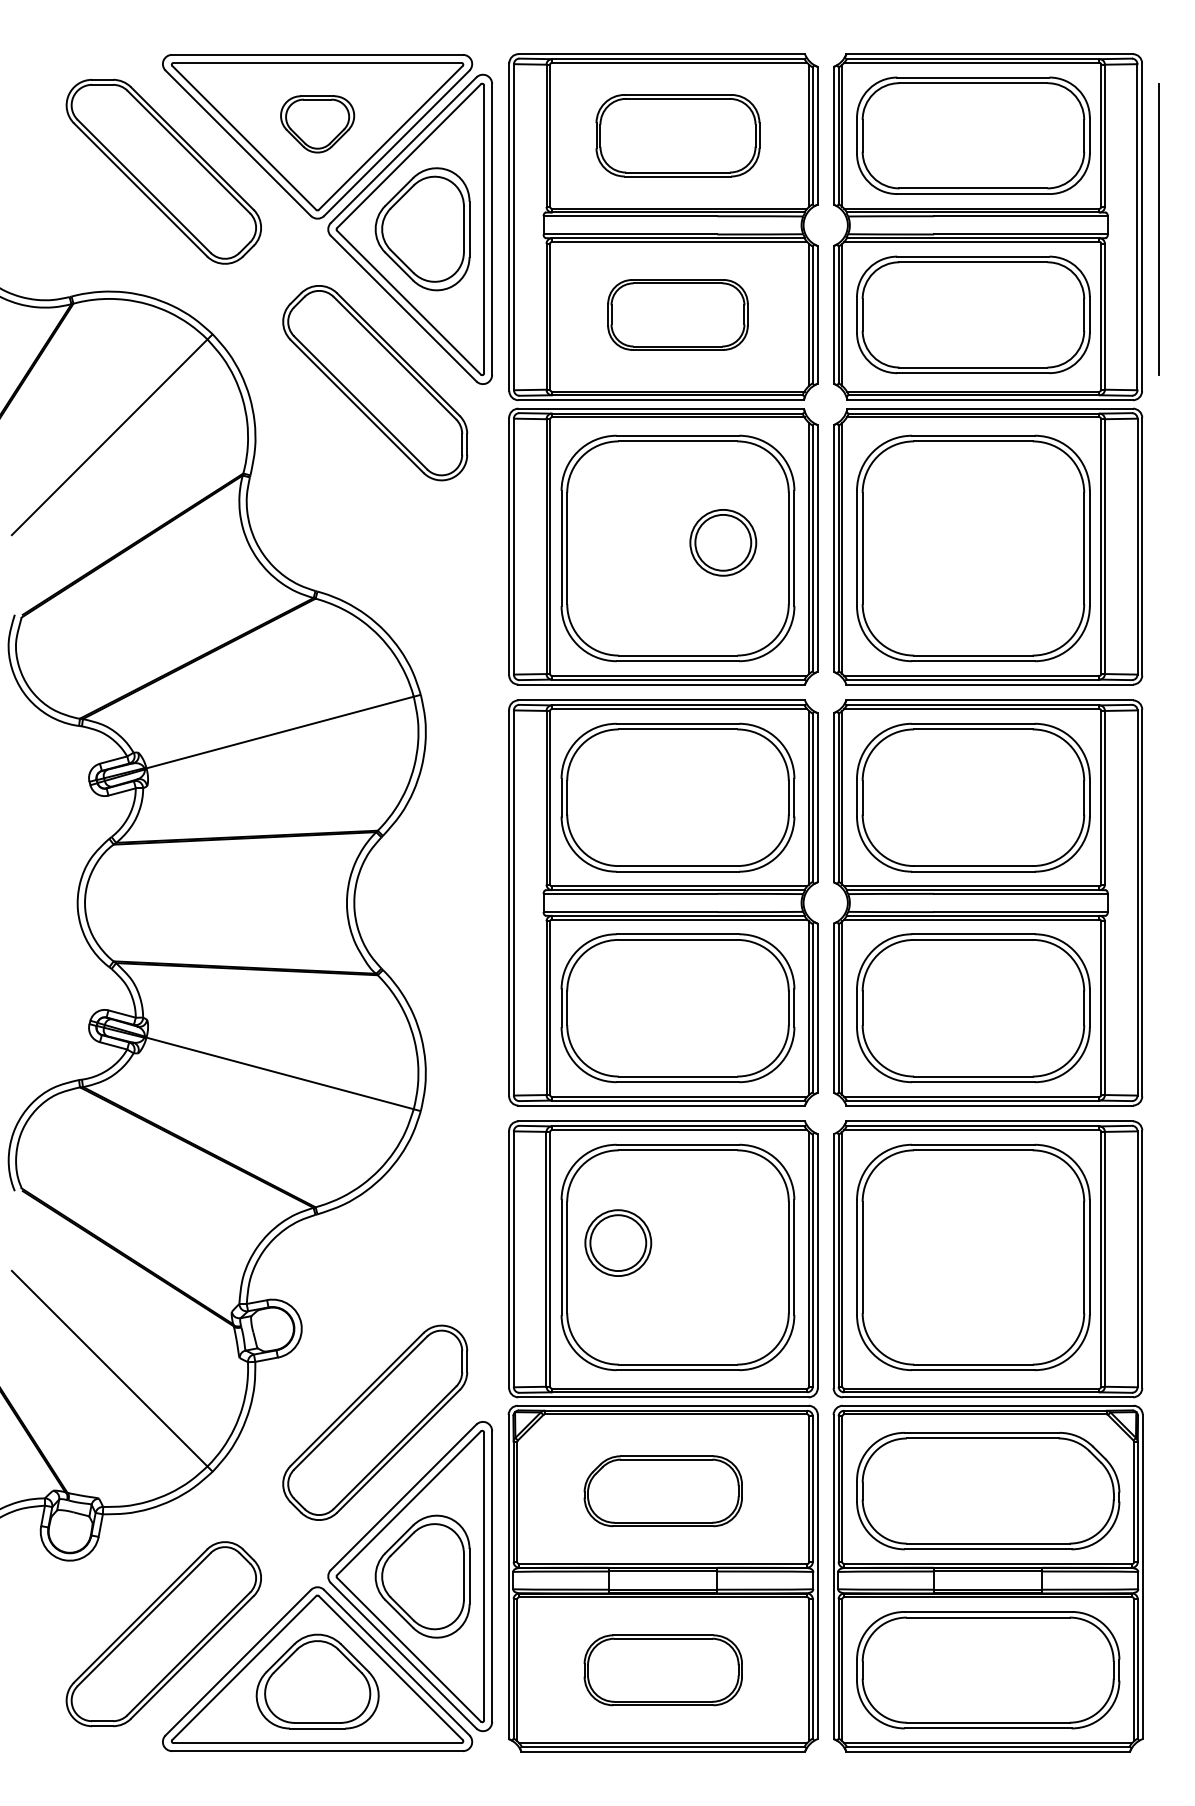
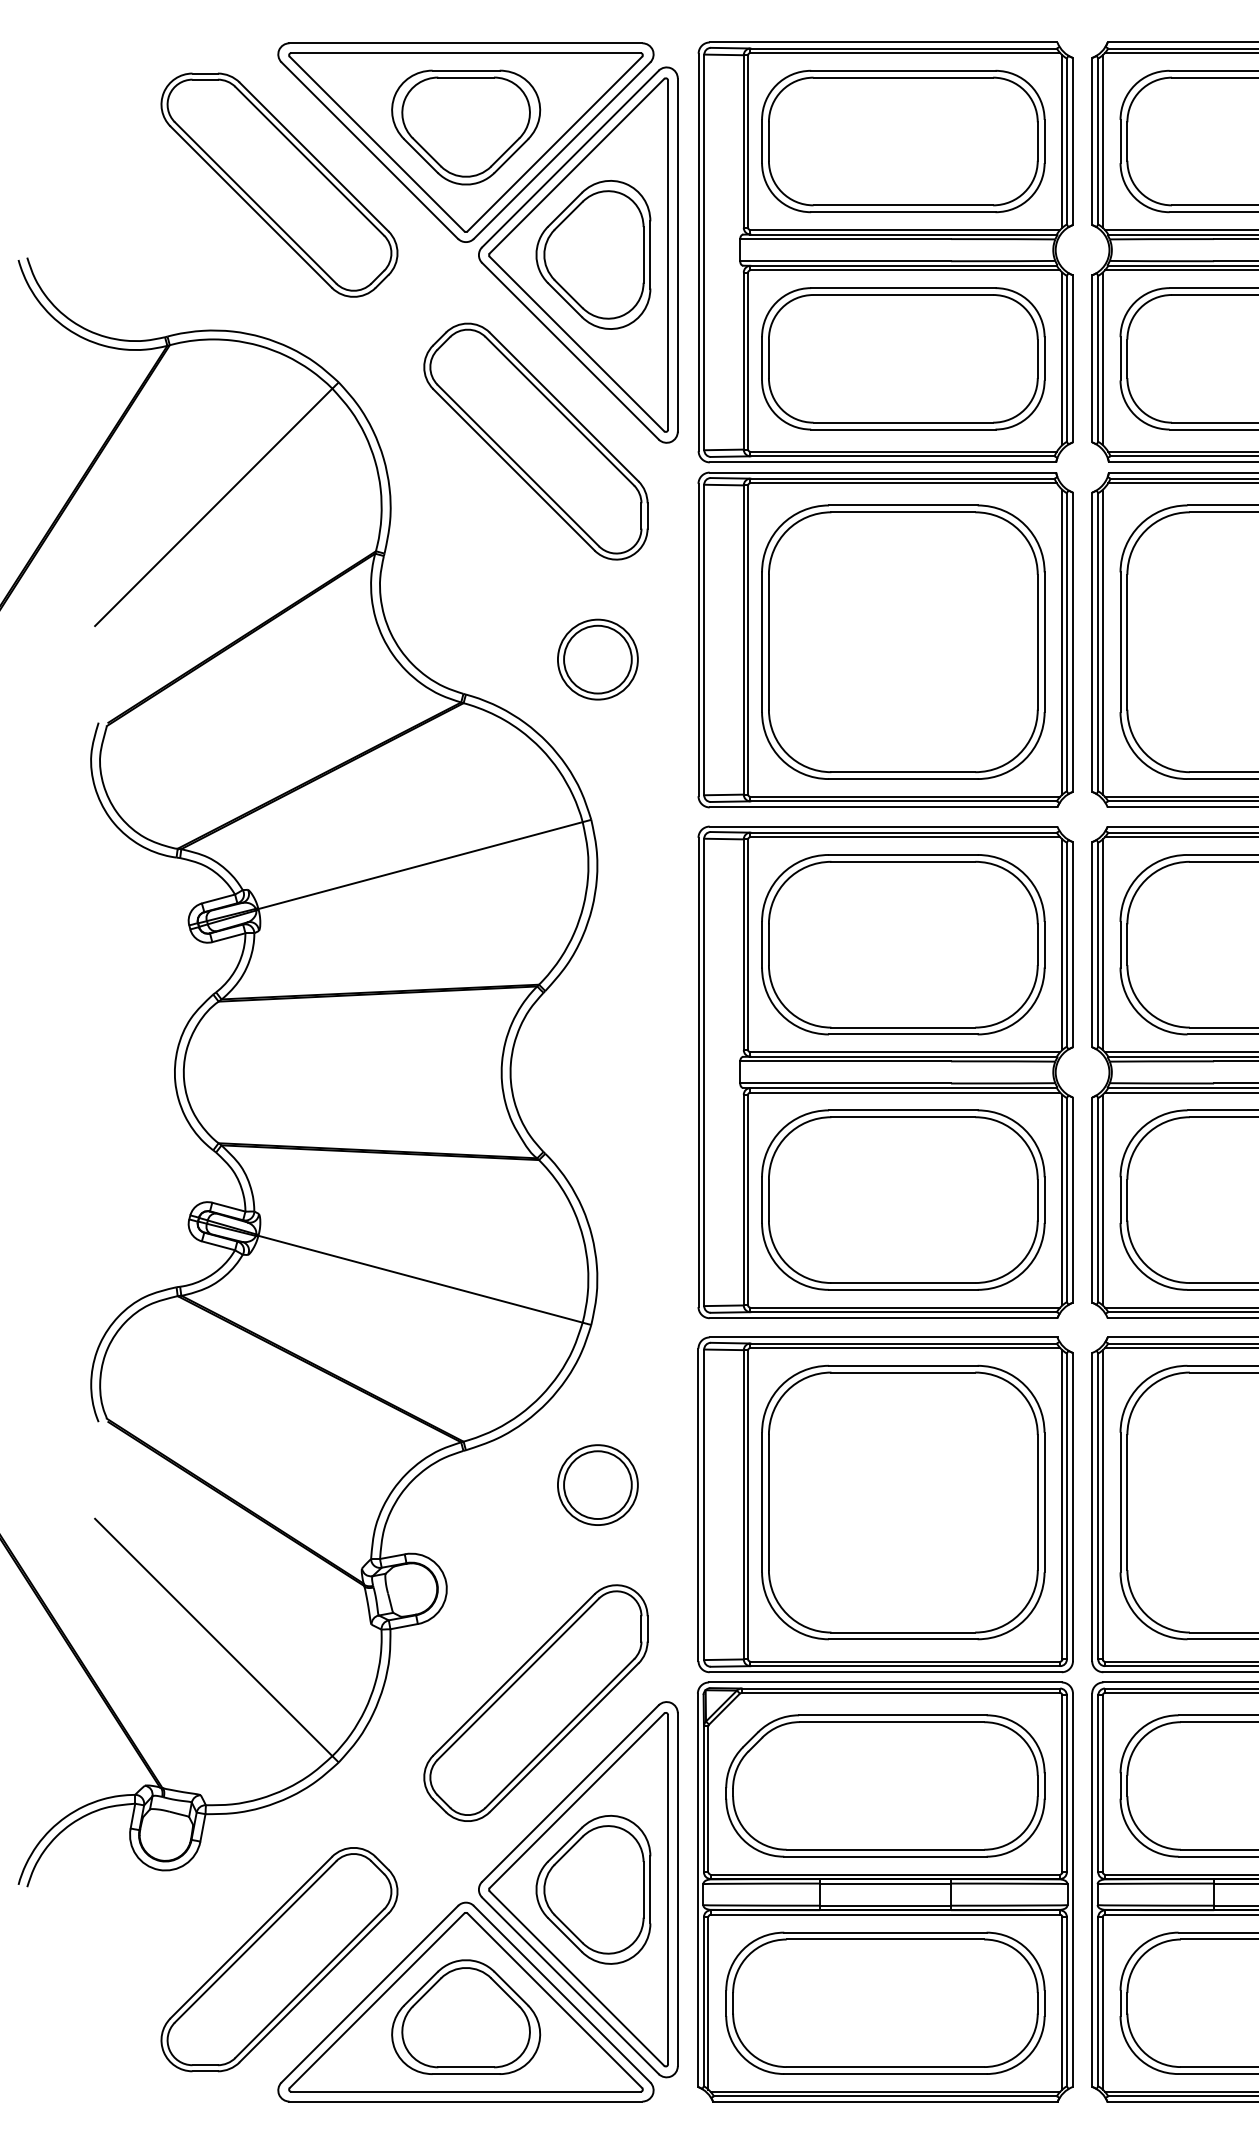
part: (317, 124) -> (465, 127), size x1.67
part: (677, 135) -> (902, 141), size x1.43
part: (677, 314) -> (902, 358), size x1.67
part: (723, 542) -> (598, 659), moved
part: (618, 1242) -> (598, 1484), moved
part: (663, 1491) -> (885, 1786), size x1.67
part: (663, 1670) -> (885, 2003), size x1.67

